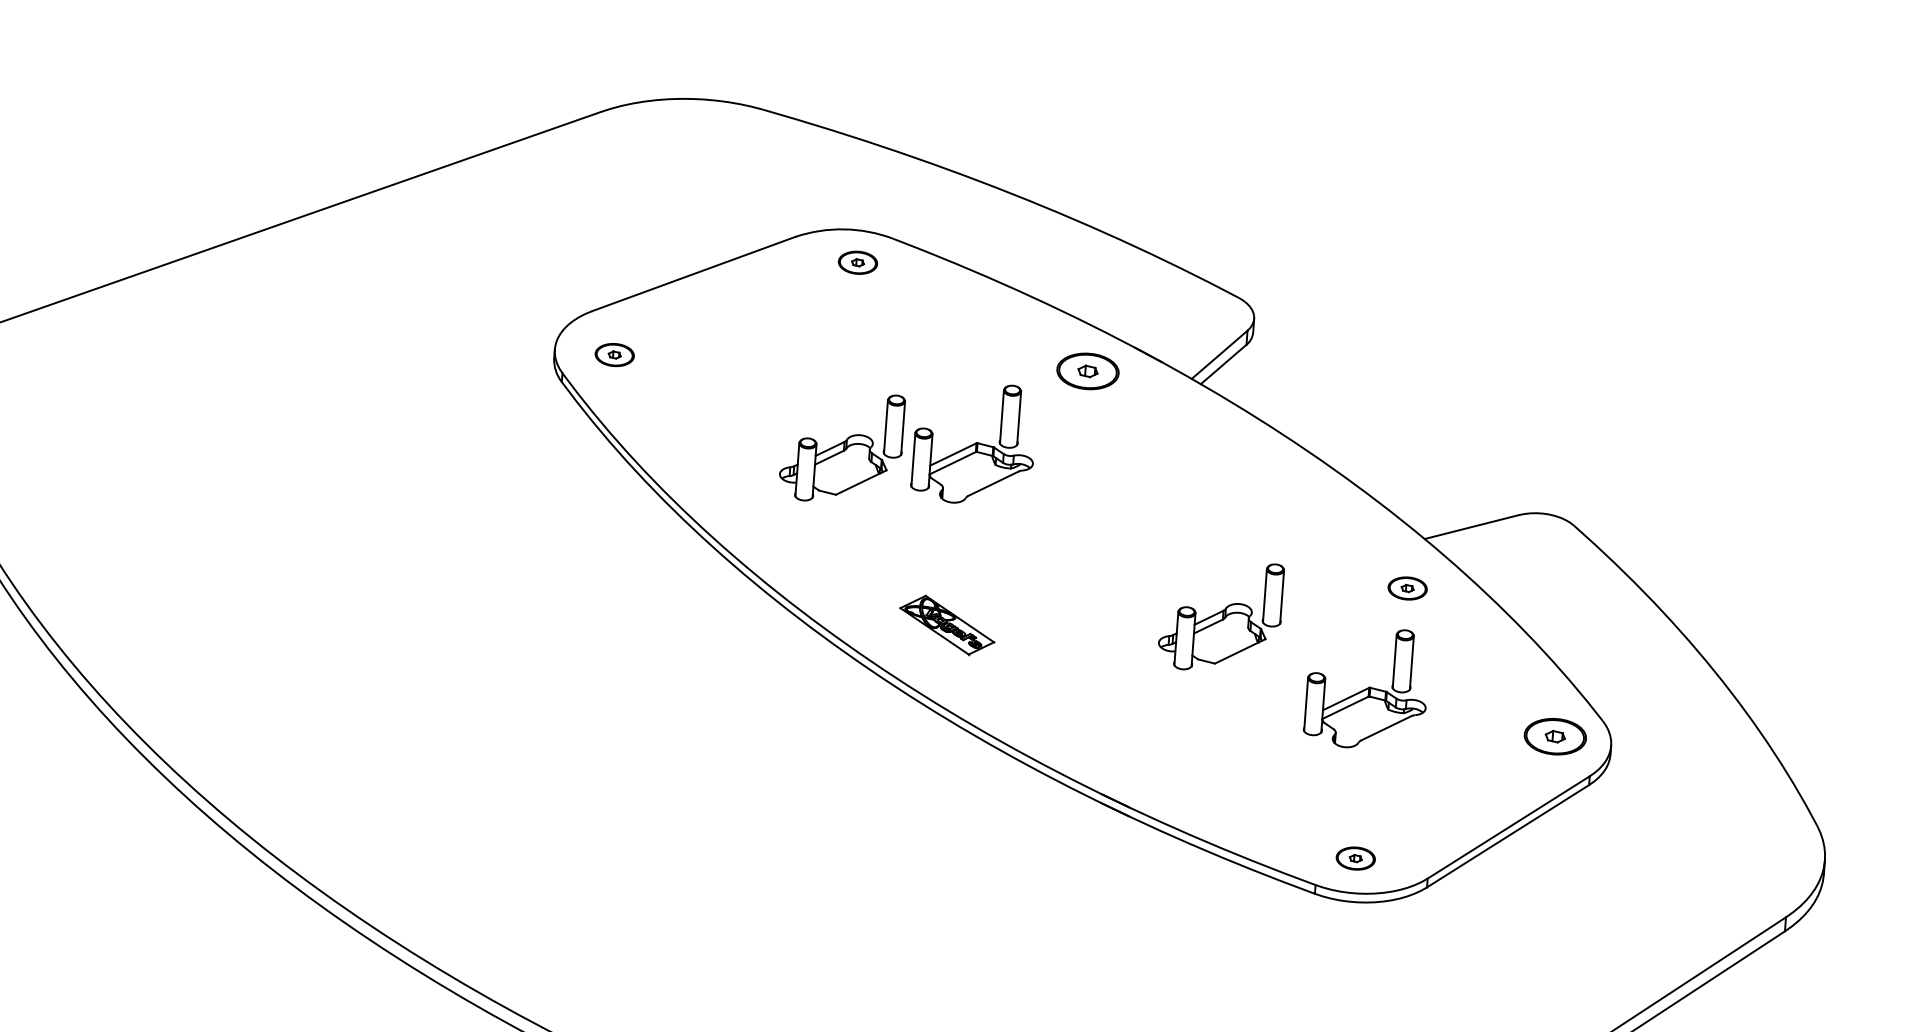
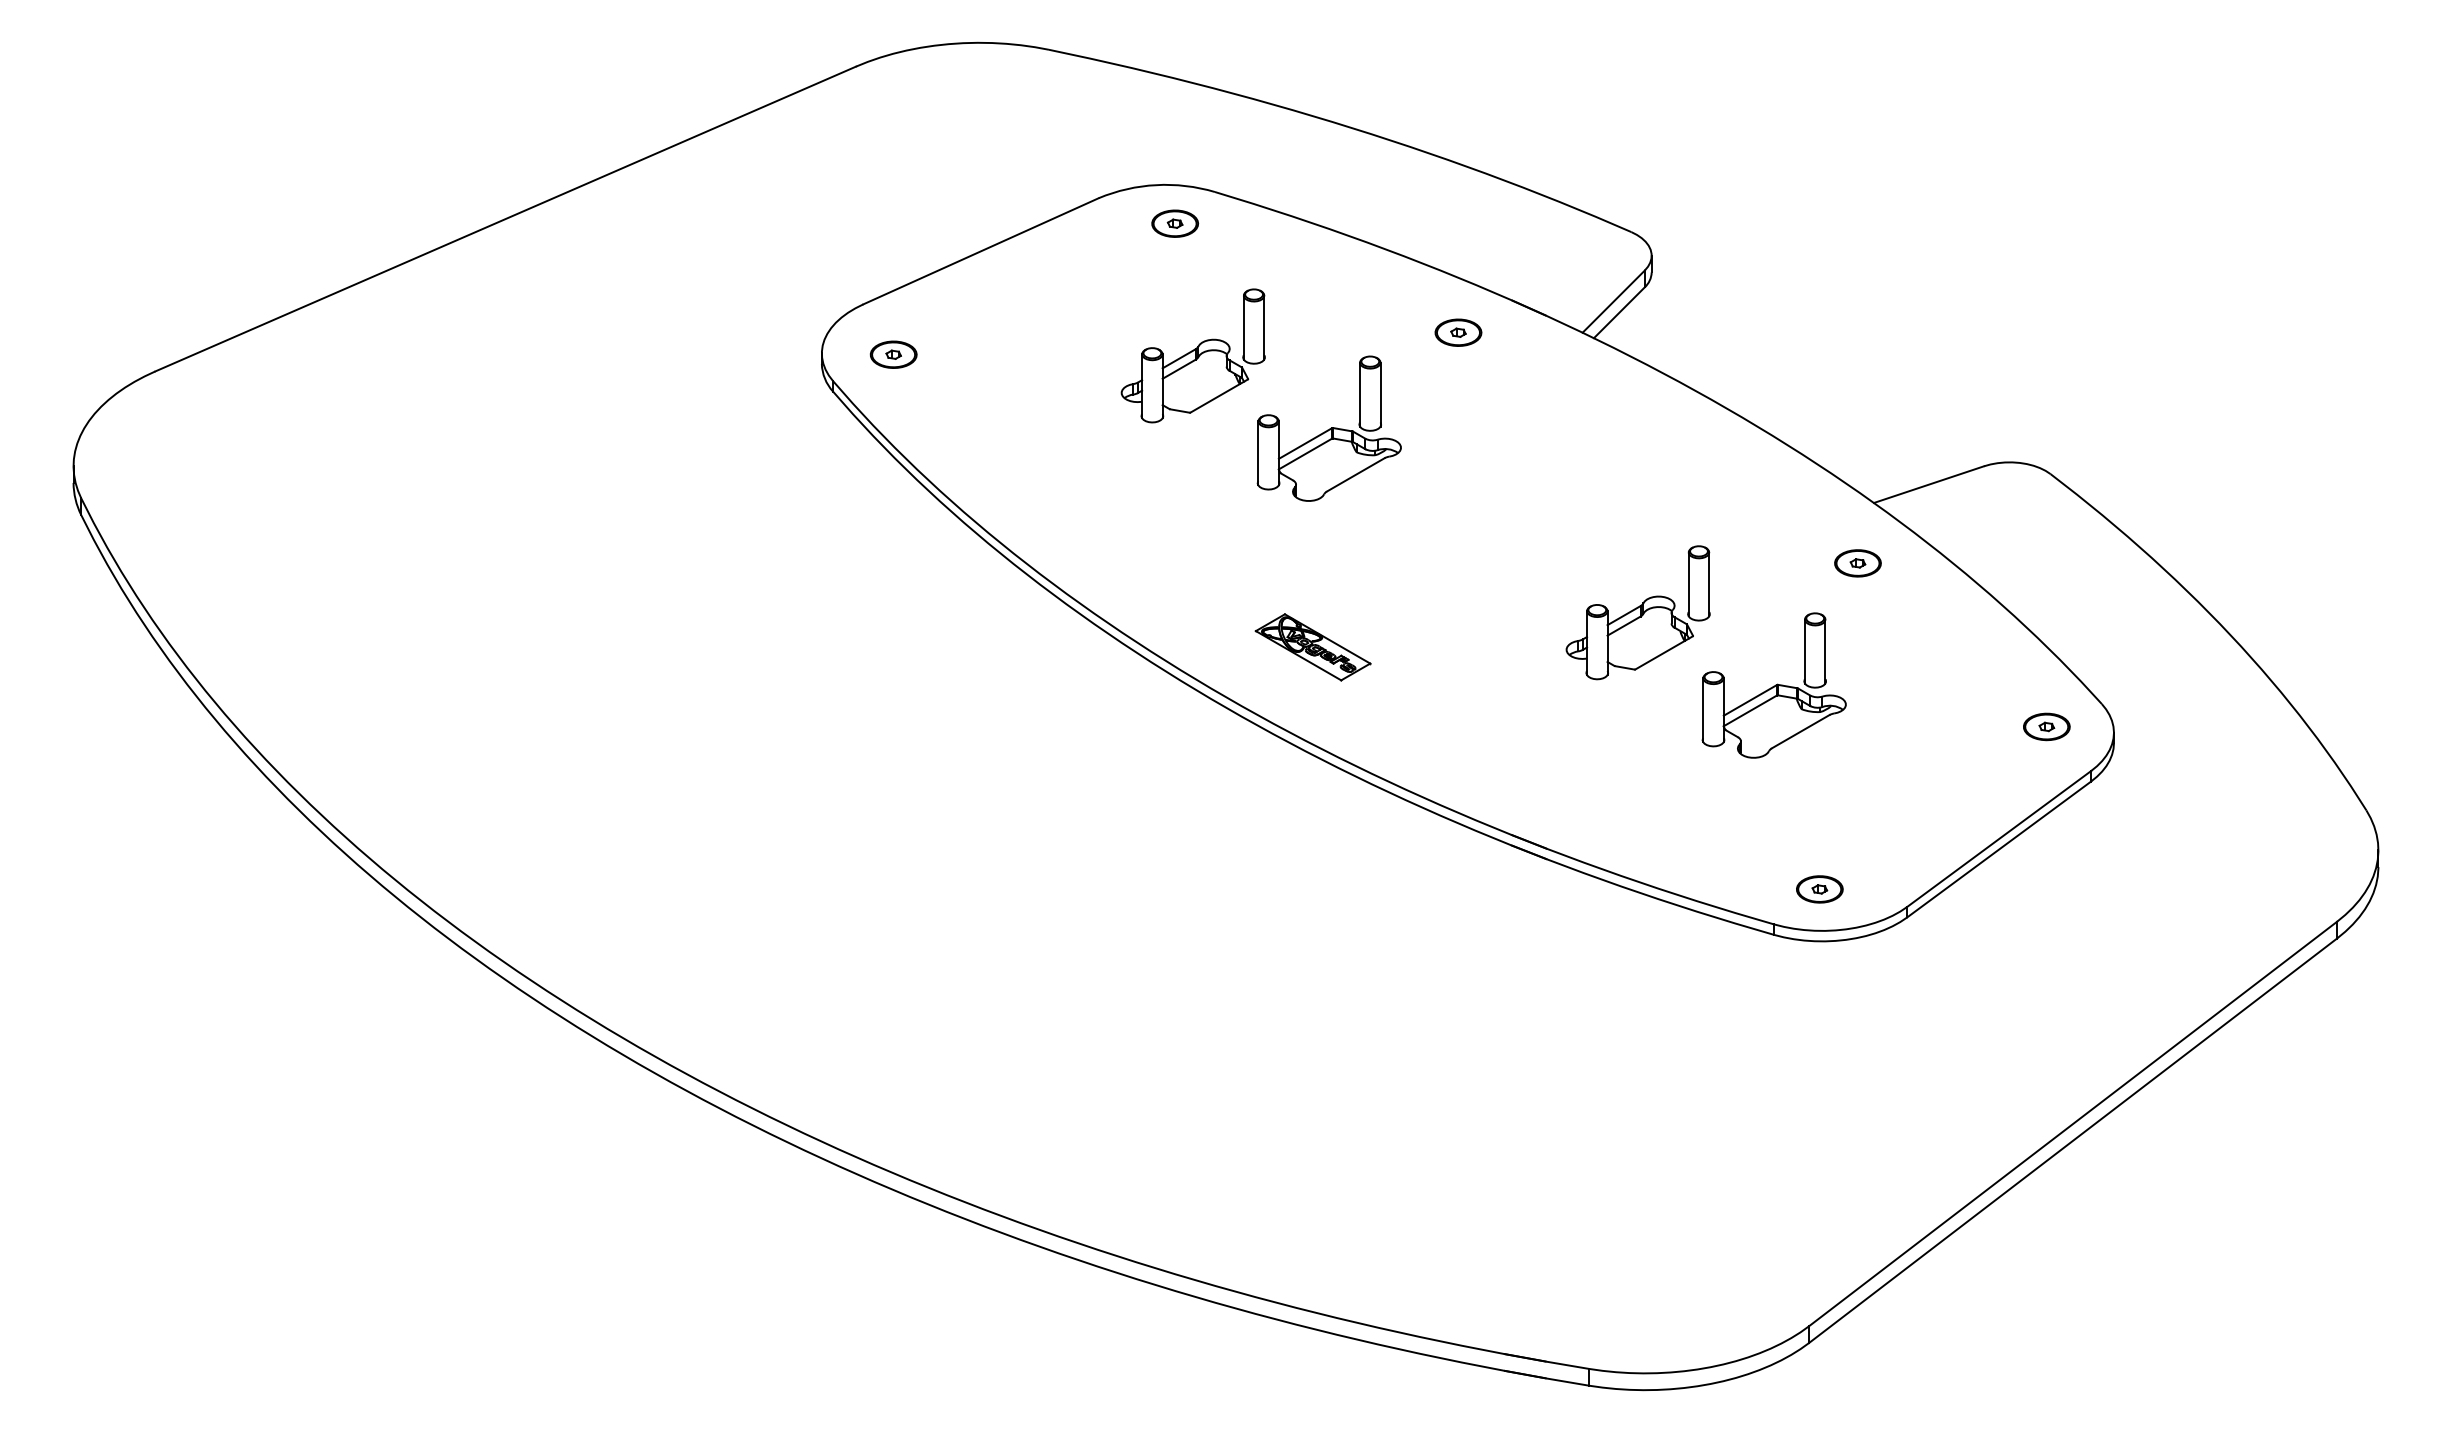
part: (1088, 371) -> (1458, 332), size x0.62
part: (841, 447) -> (1192, 355), moved
part: (1366, 688) -> (1773, 685), moved
part: (1555, 736) -> (2046, 726), size x0.62

